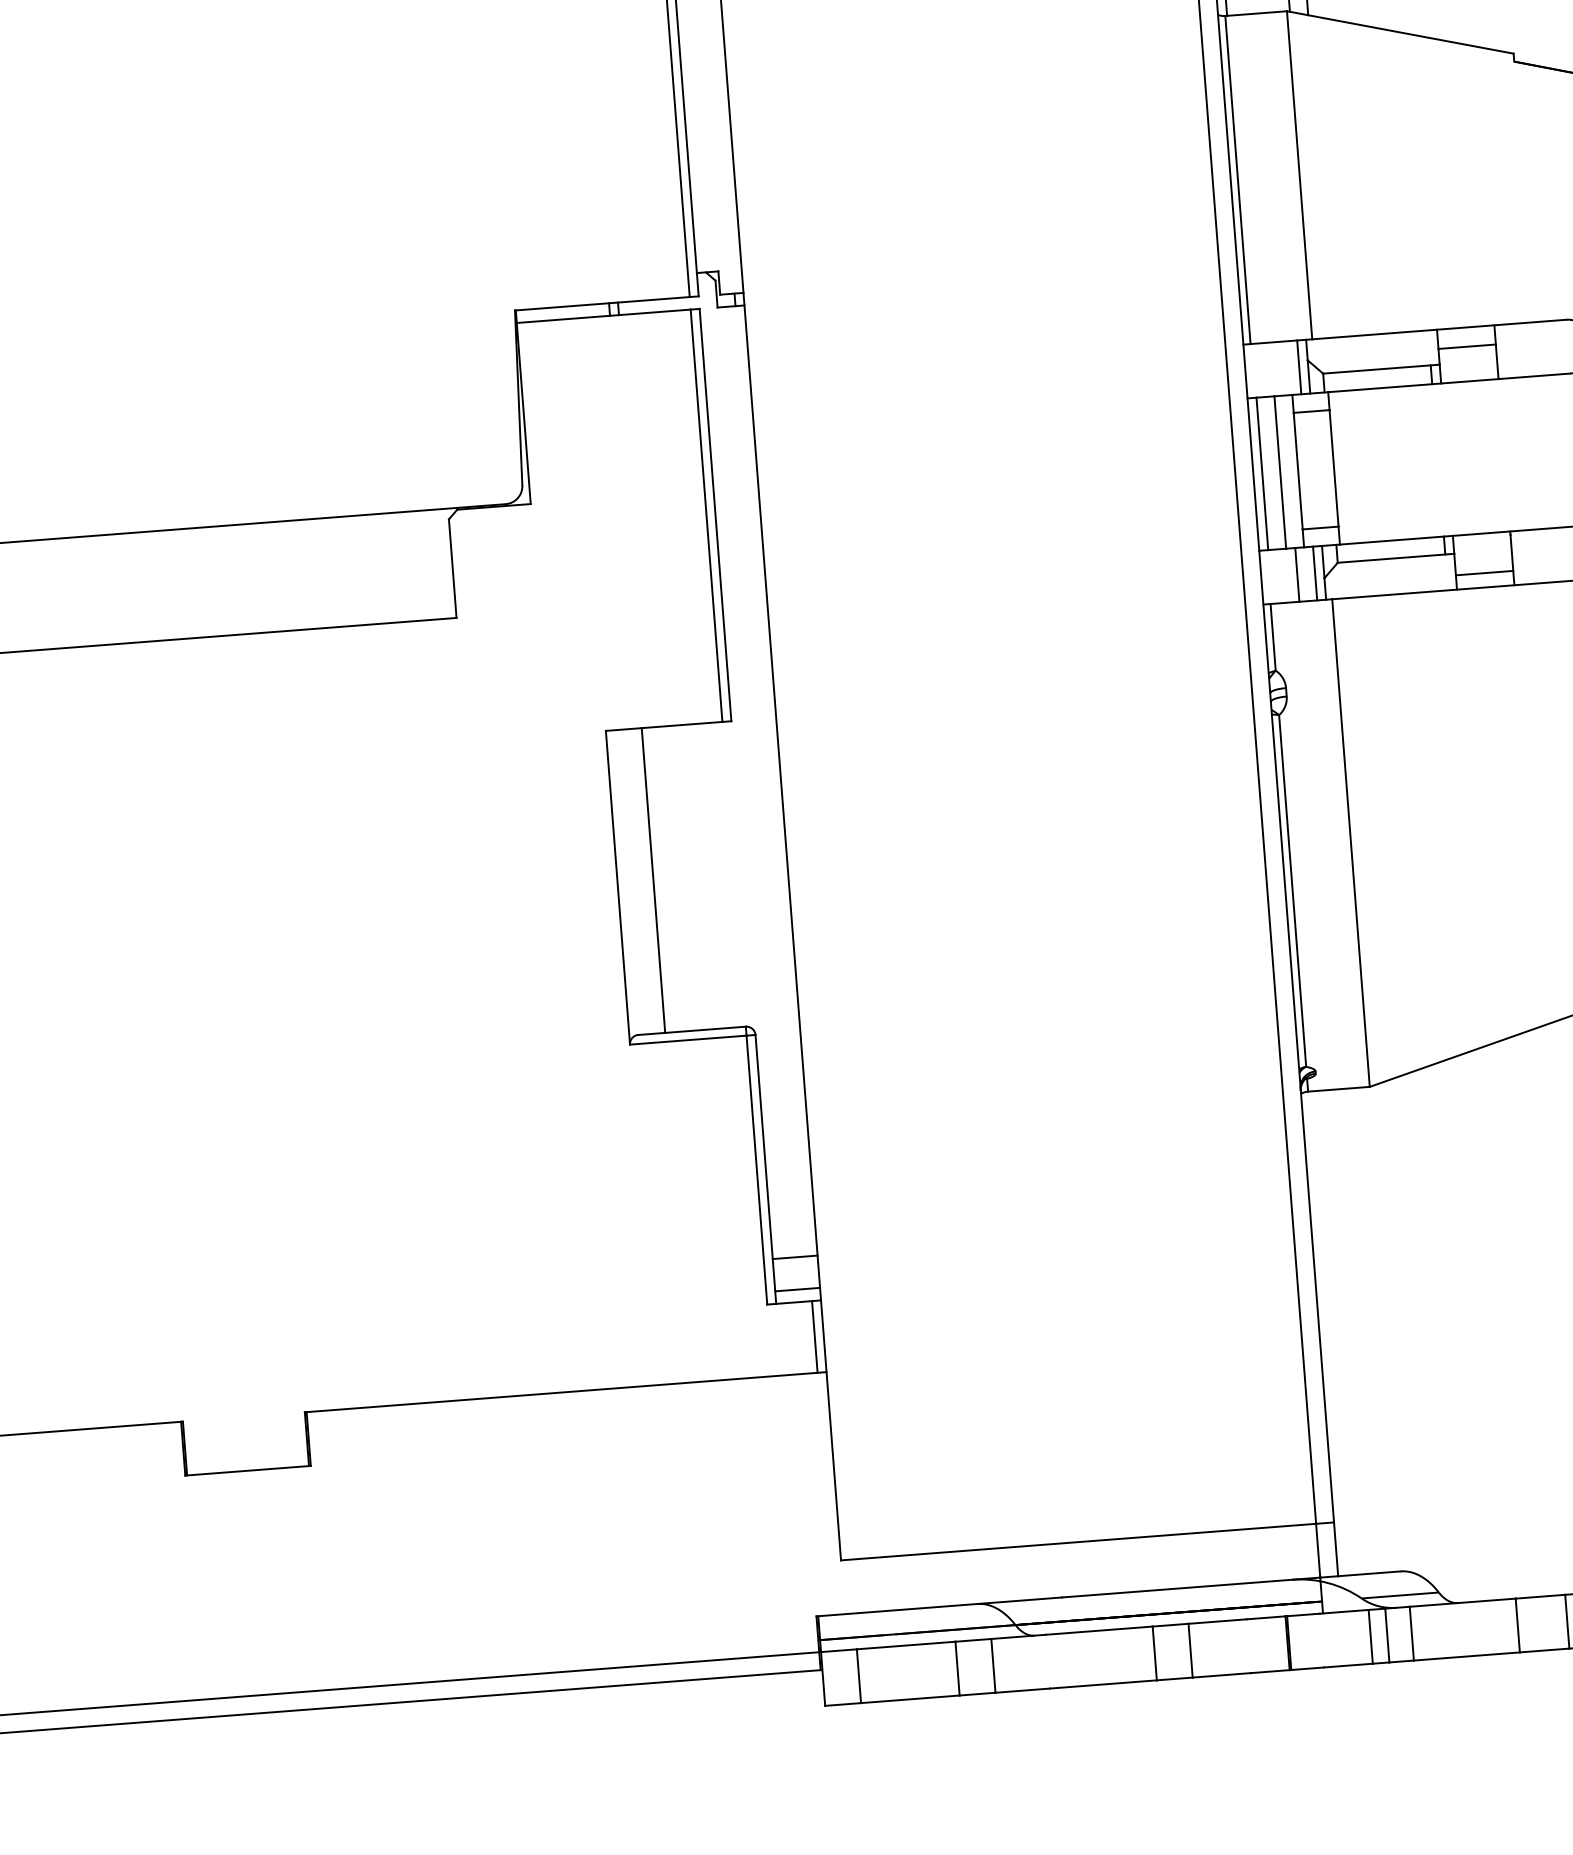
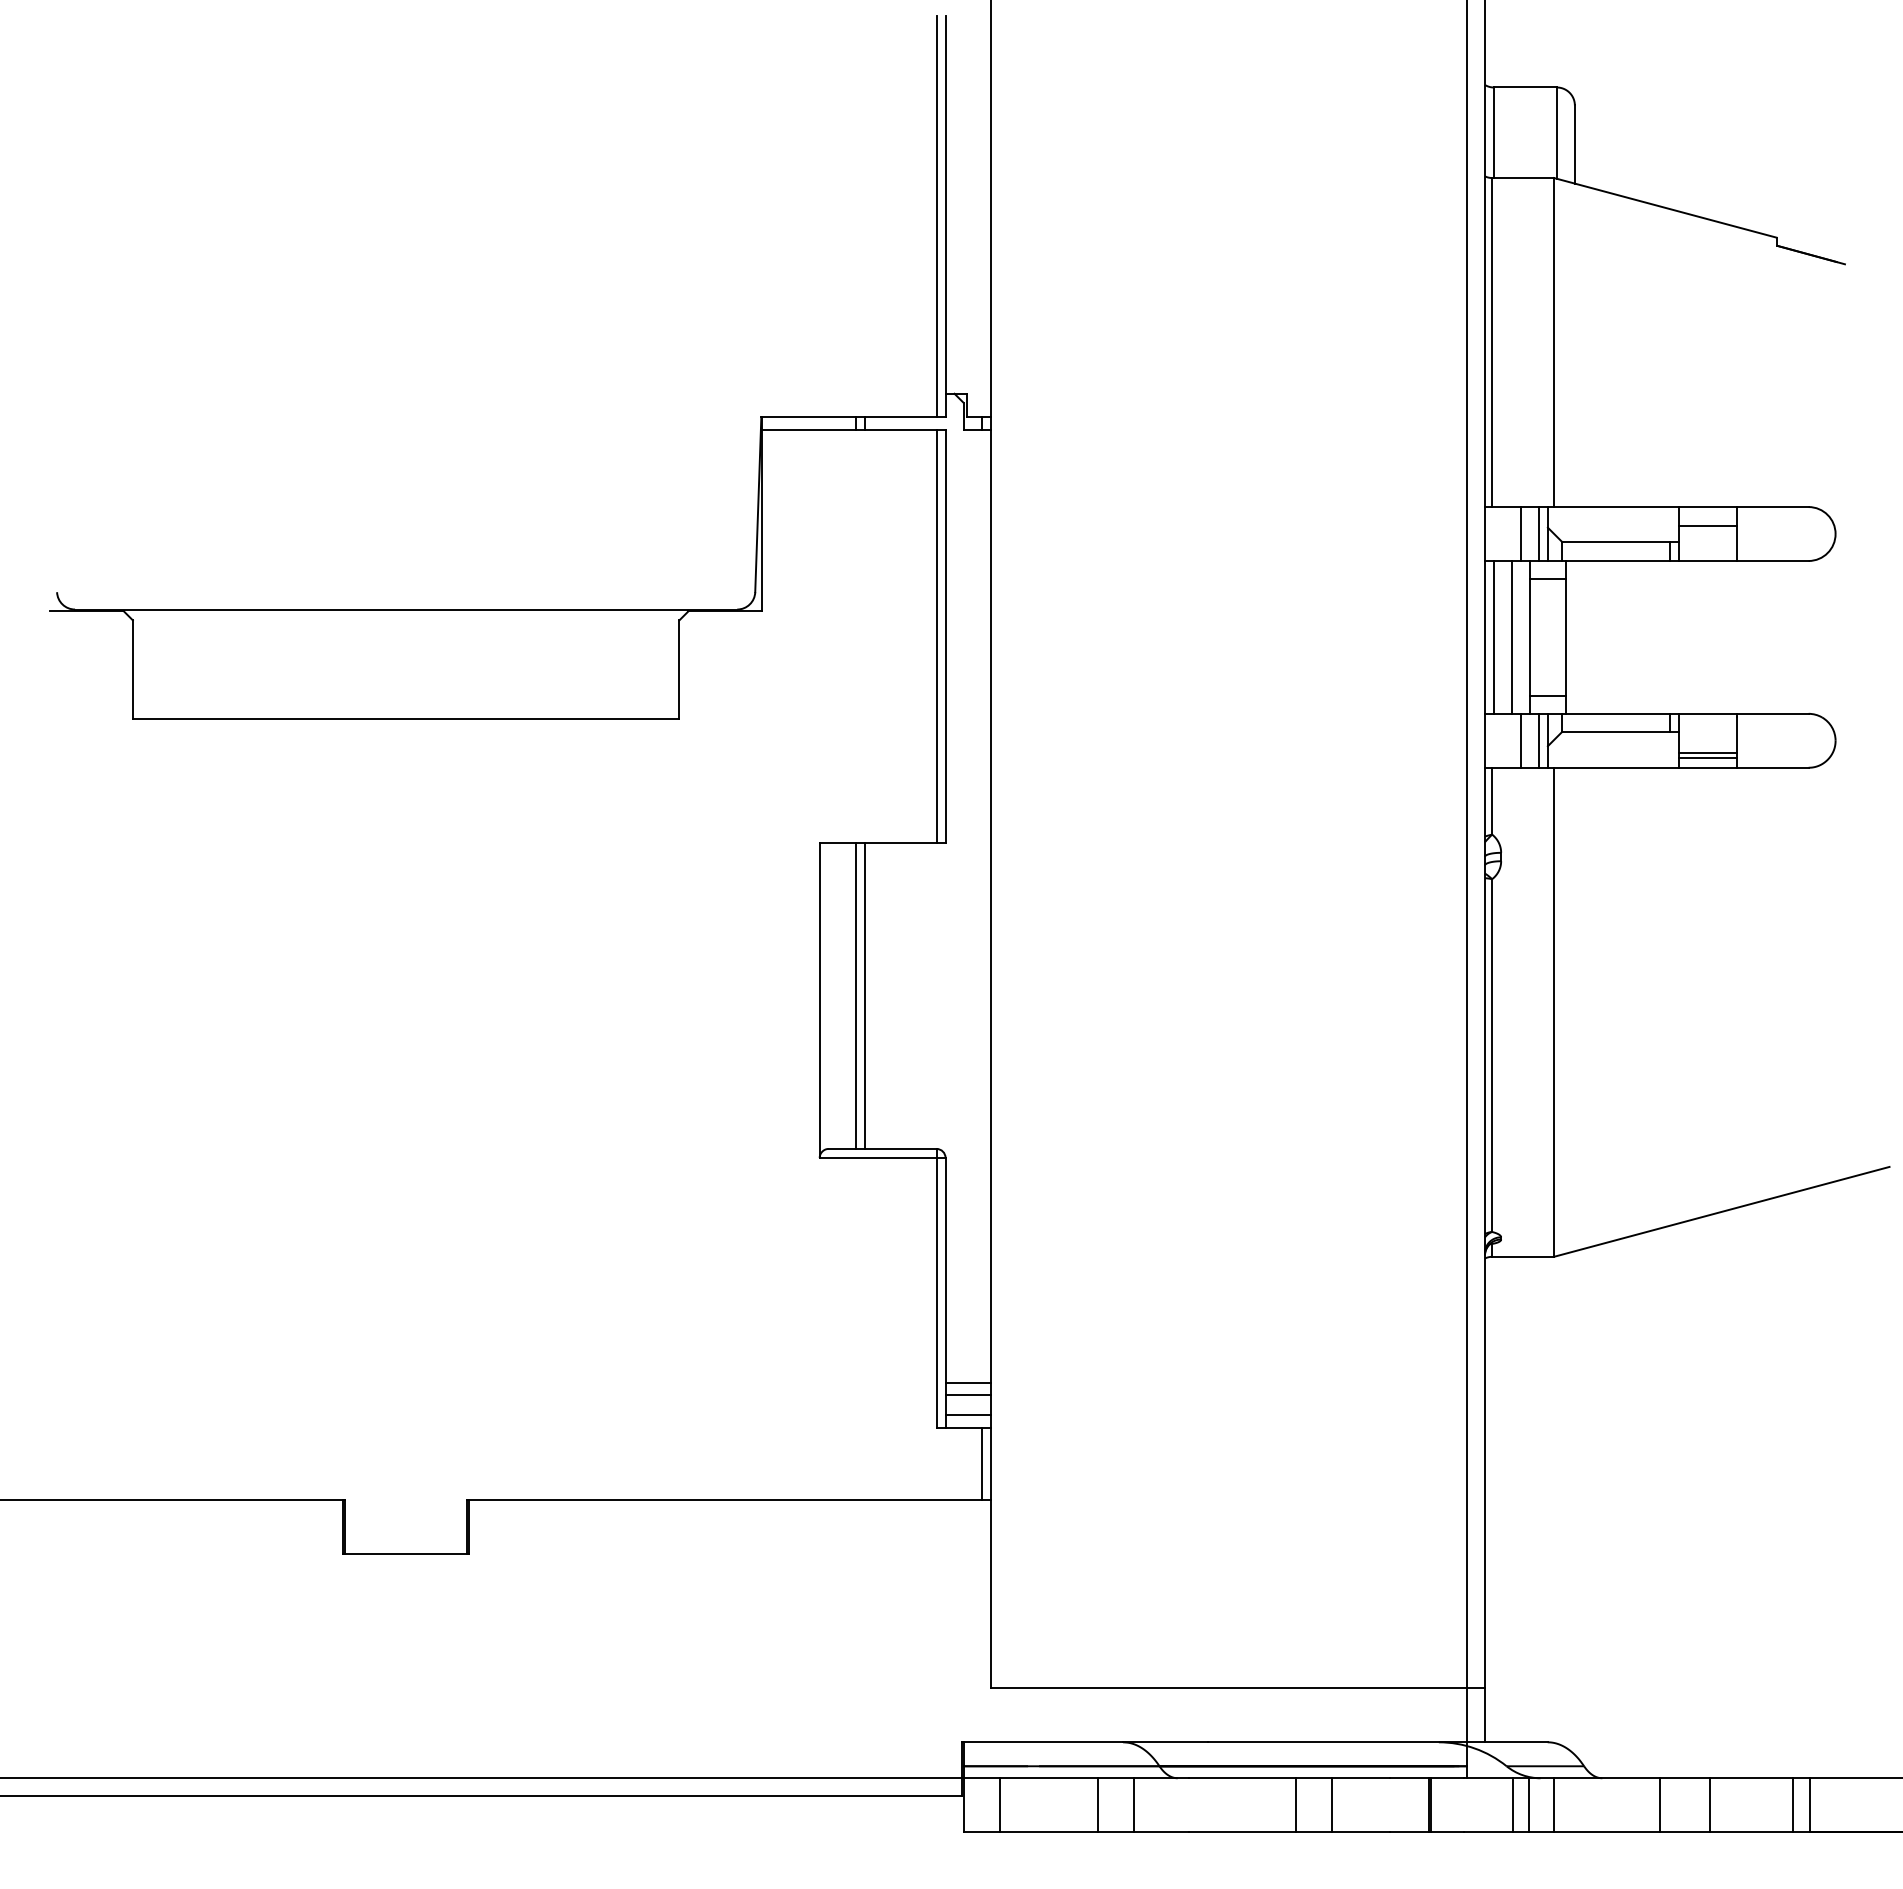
line: (1281, 369) -> (1521, 534), added
line: (1484, 577) -> (1707, 757), added
line: (662, 879) -> (864, 995), added
line: (795, 1270) -> (967, 1395), added

